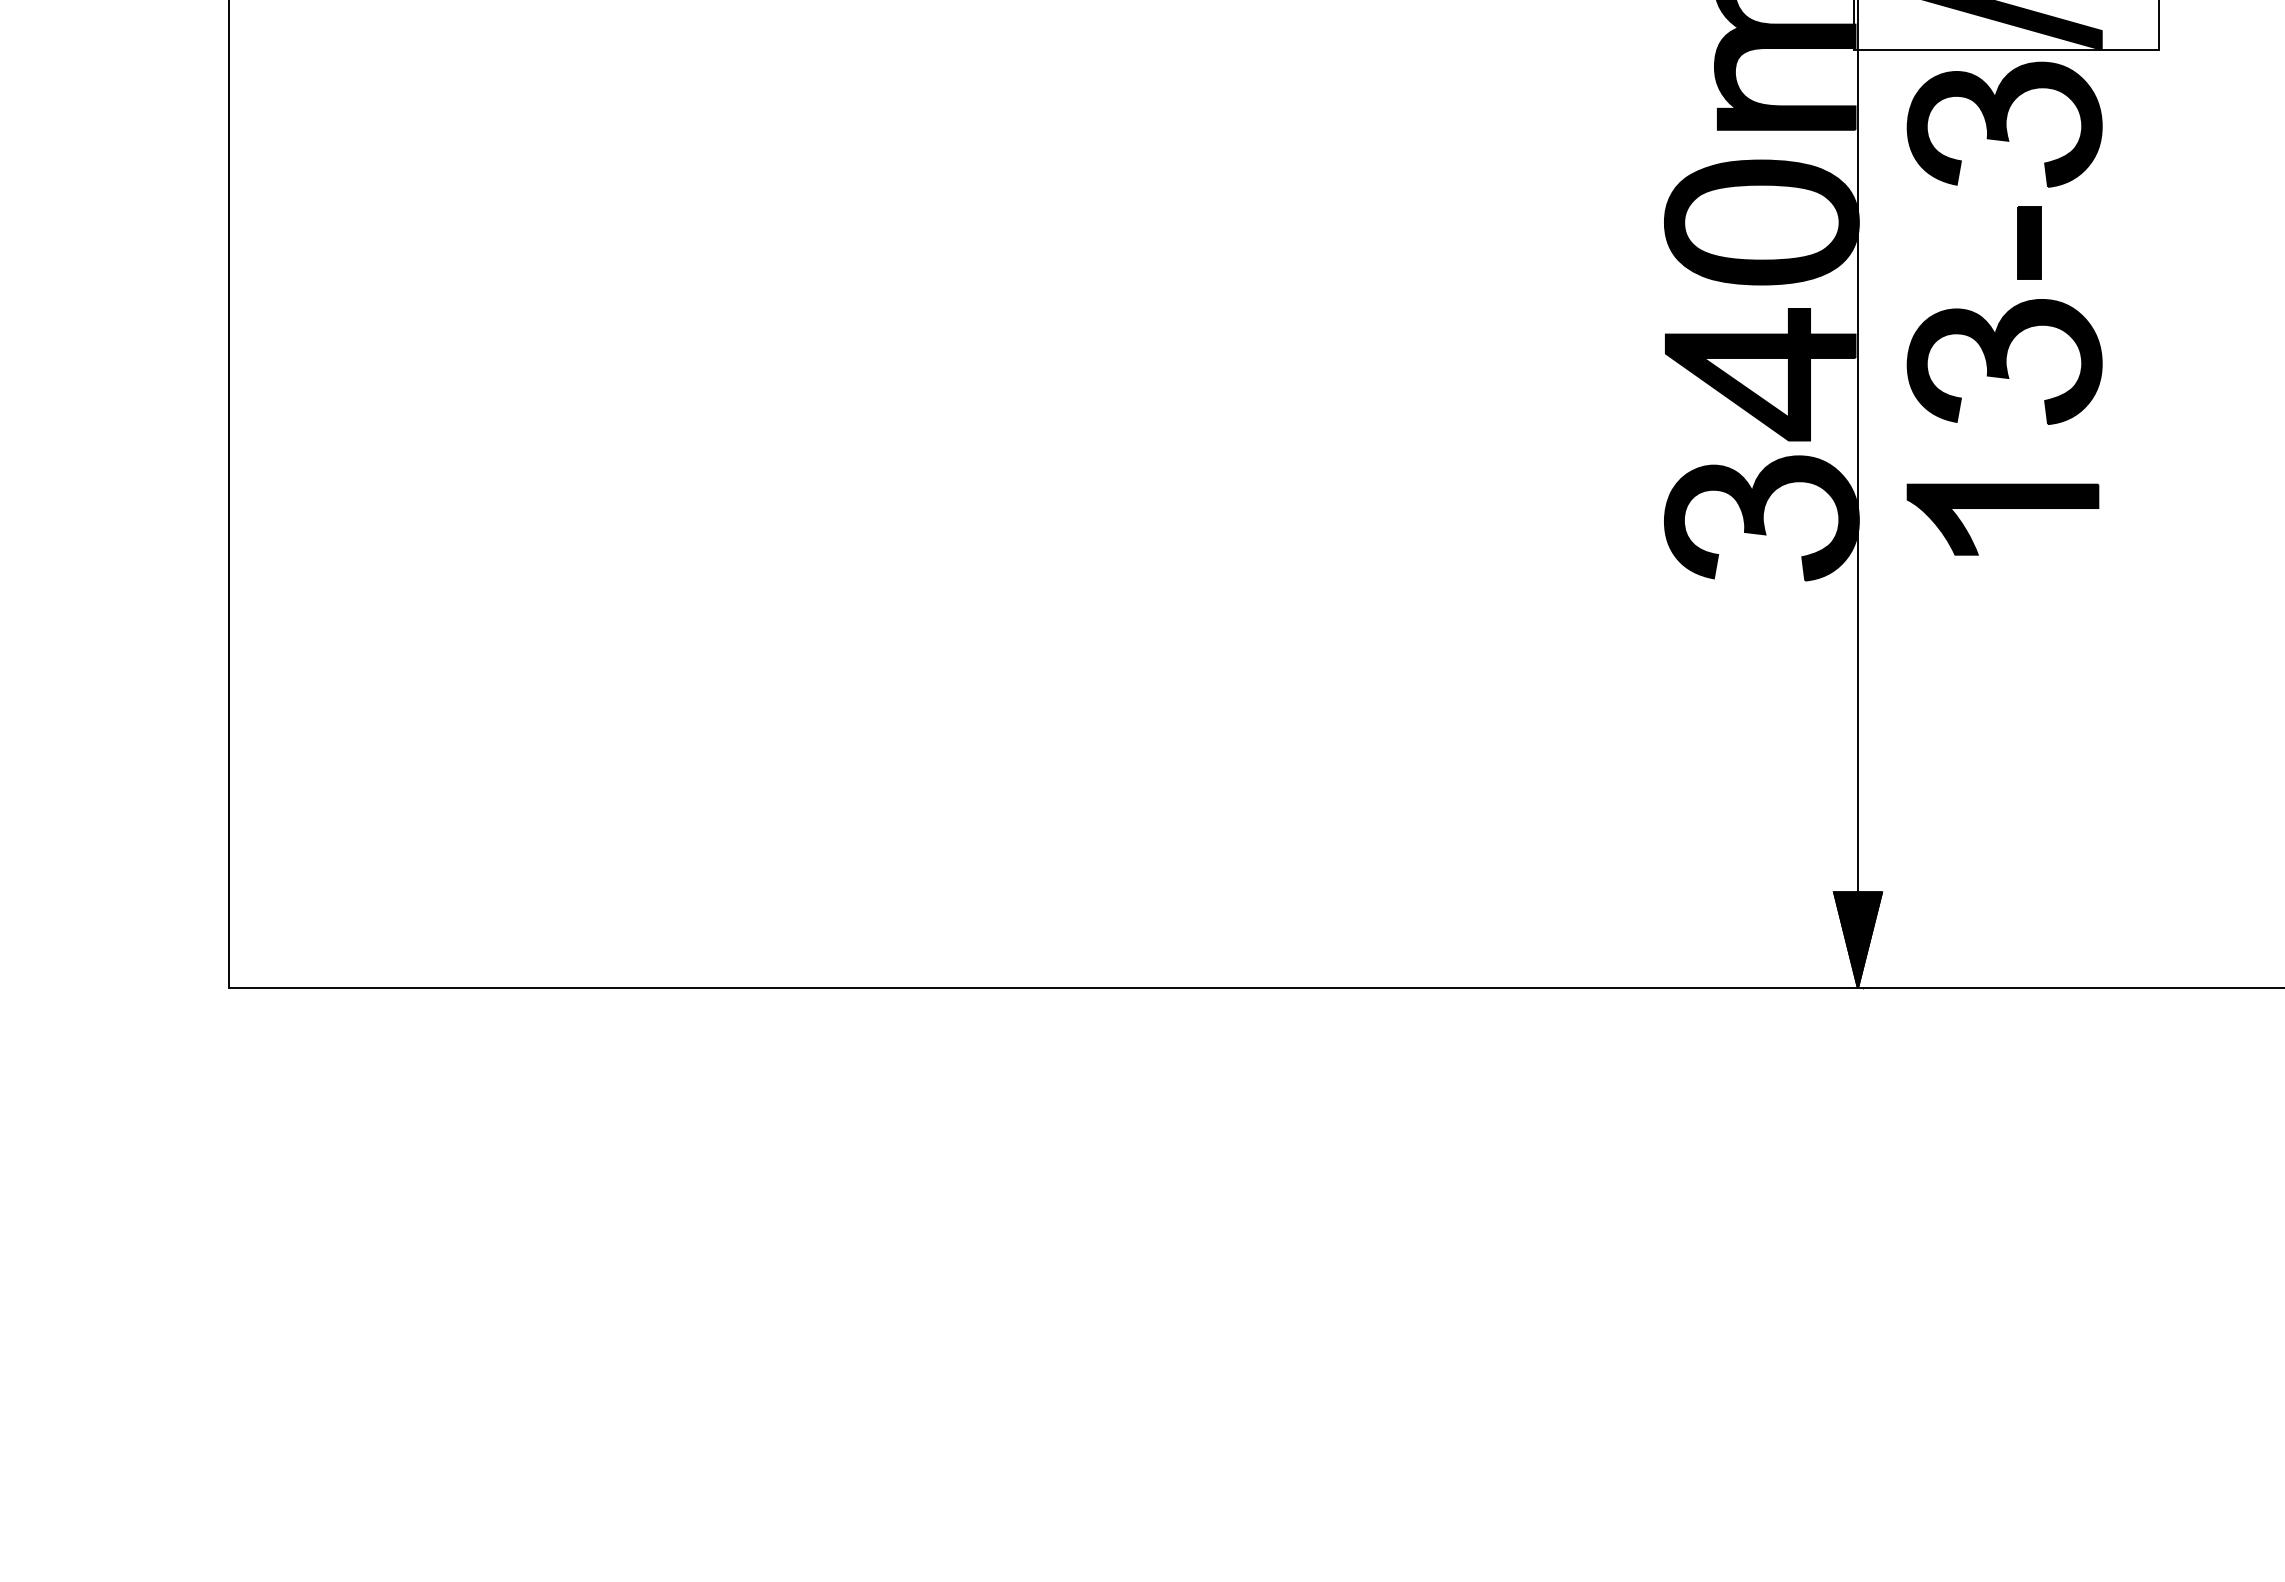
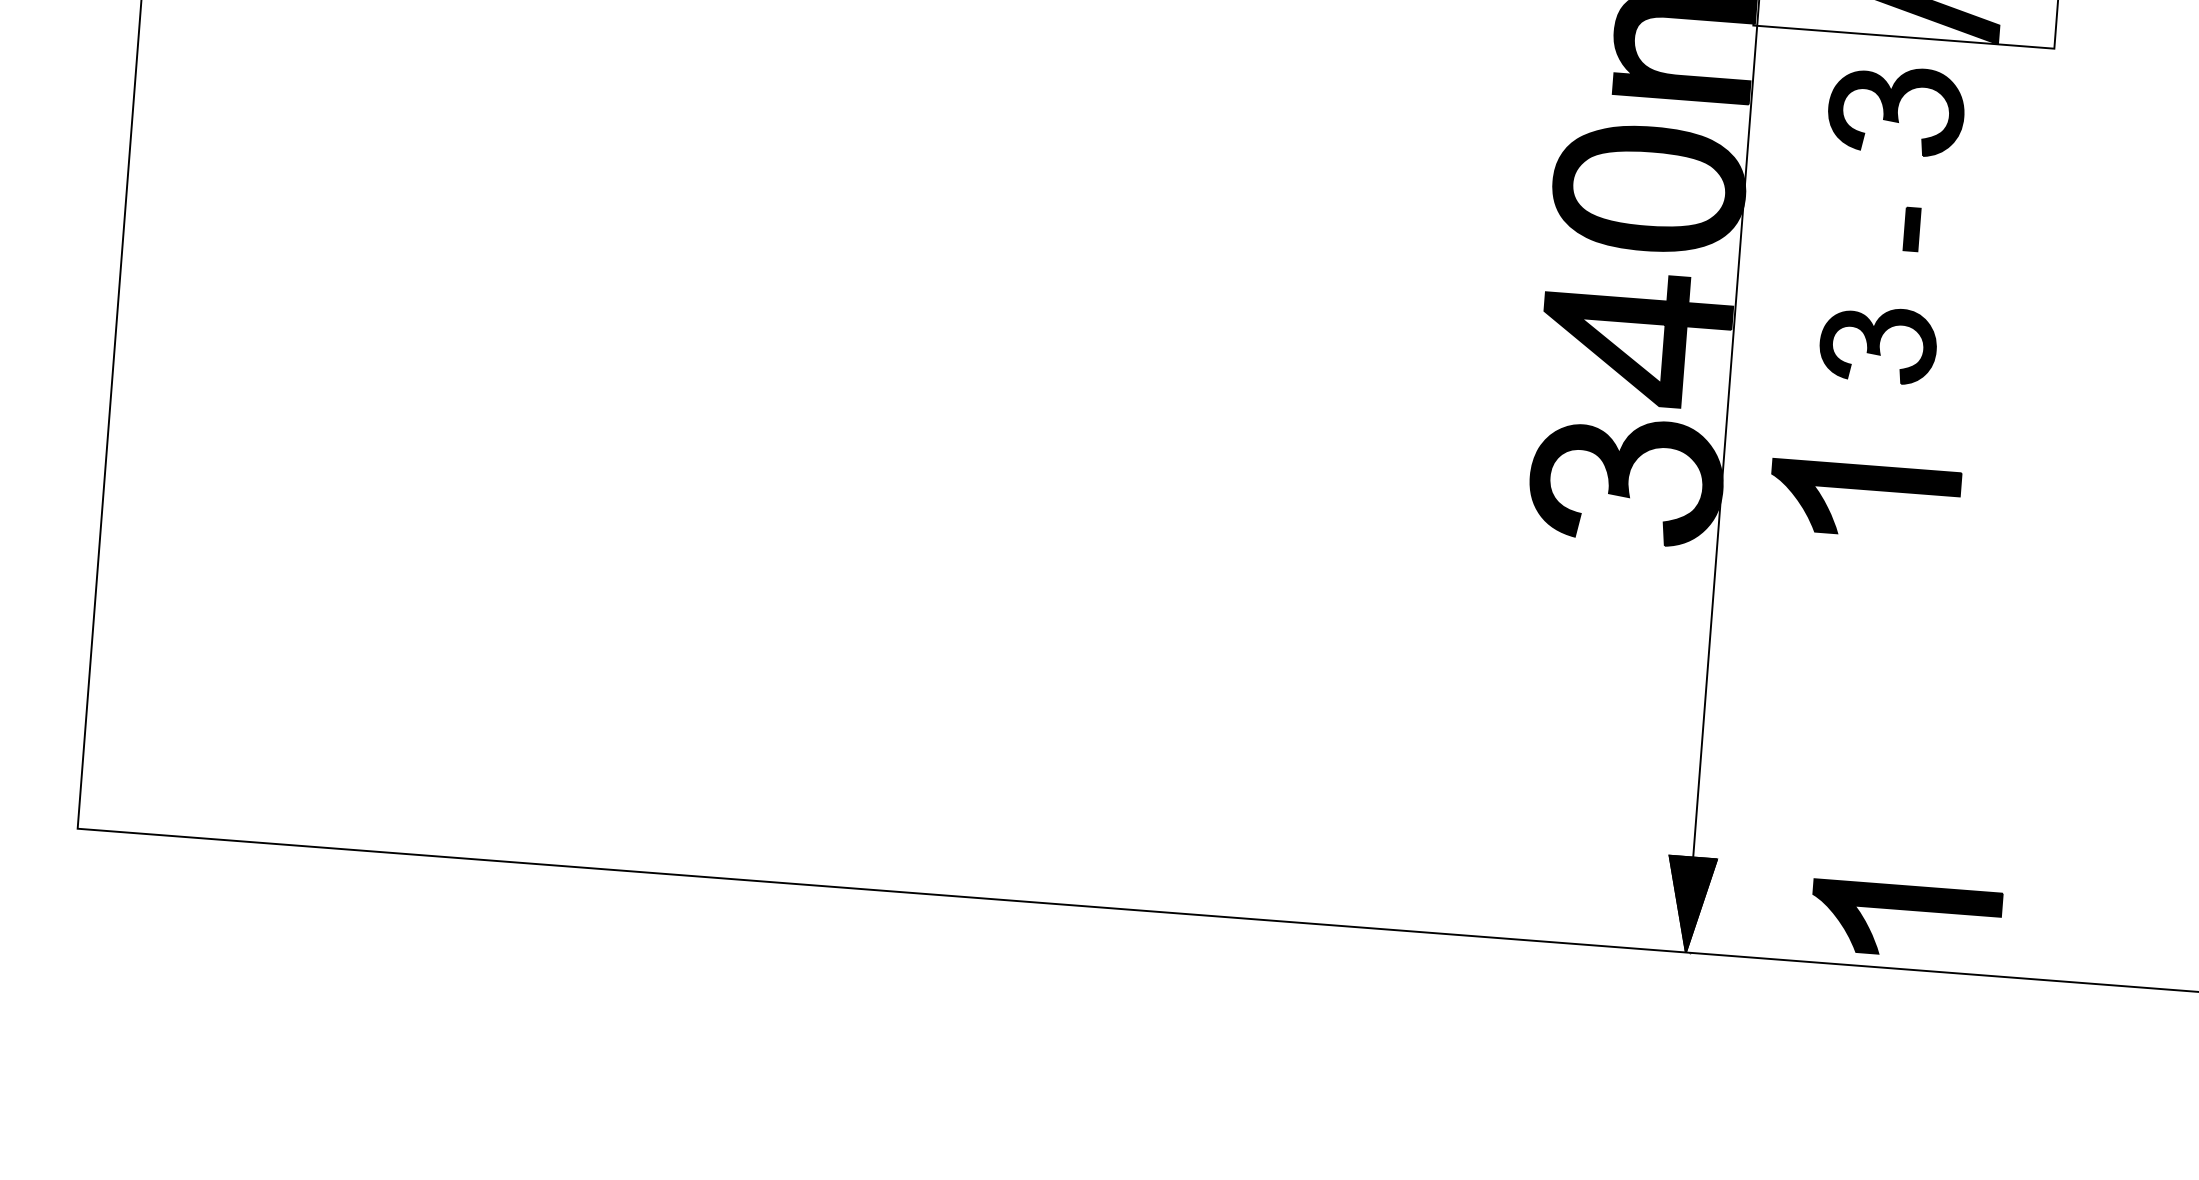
part: (2004, 124) -> (1896, 110), size x0.7
part: (2029, 242) -> (1911, 228), size x0.6
part: (2004, 361) -> (1878, 344), size x0.6
part: (2076, 928) -> (1906, 909), added

